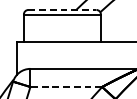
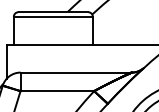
line: (62, 10) -> (53, 12), dashed -> solid
line: (66, 87) -> (57, 91), dashed -> solid

